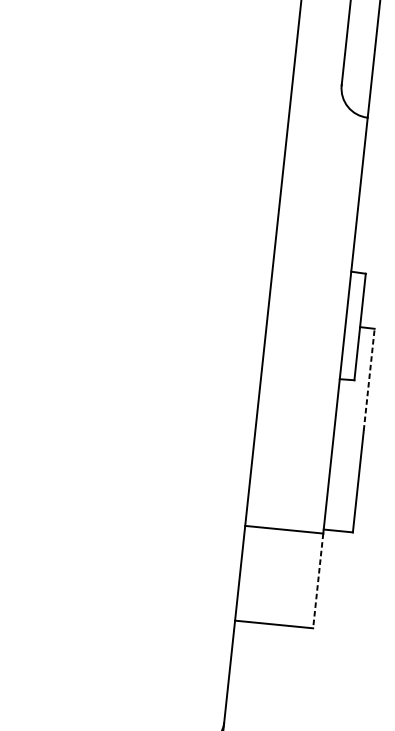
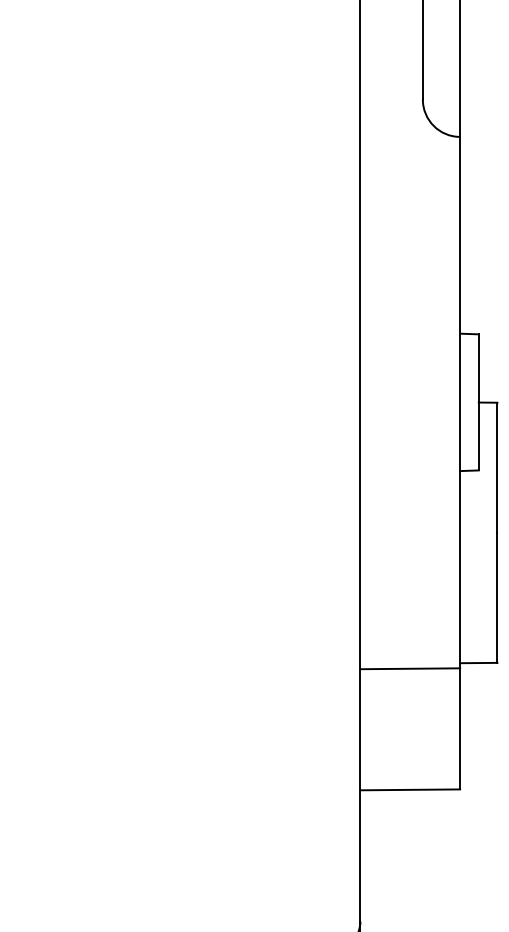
line: (369, 379) -> (497, 467), dashed -> solid
line: (318, 580) -> (460, 728), dashed -> solid

